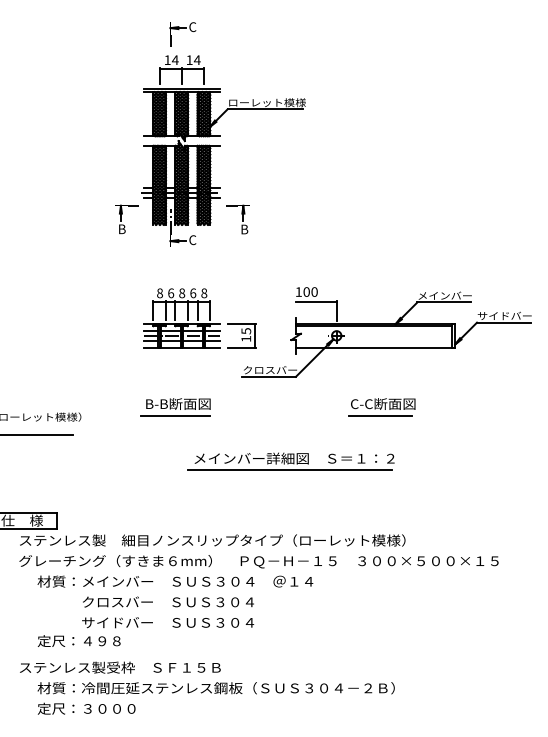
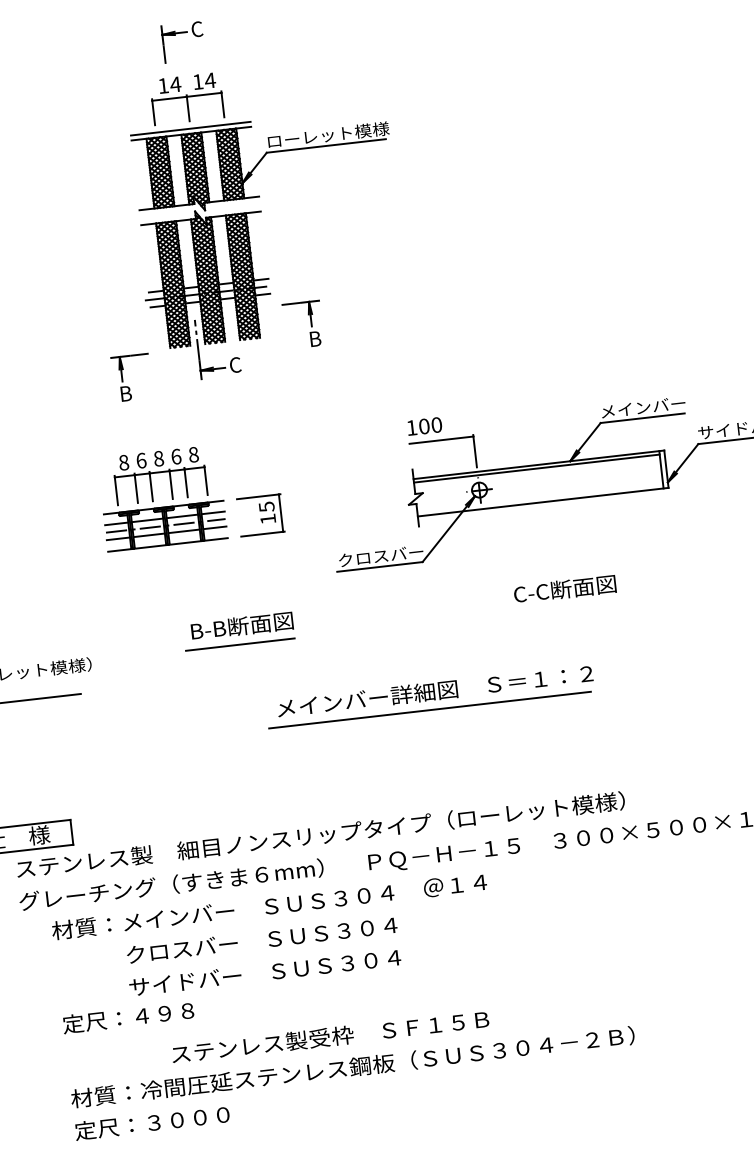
part: (126, 219) -> (131, 377), moved
part: (199, 318) -> (190, 495), moved
line: (380, 415) -> (562, 607), removed
text: (120, 667) -> (330, 1036), moved

